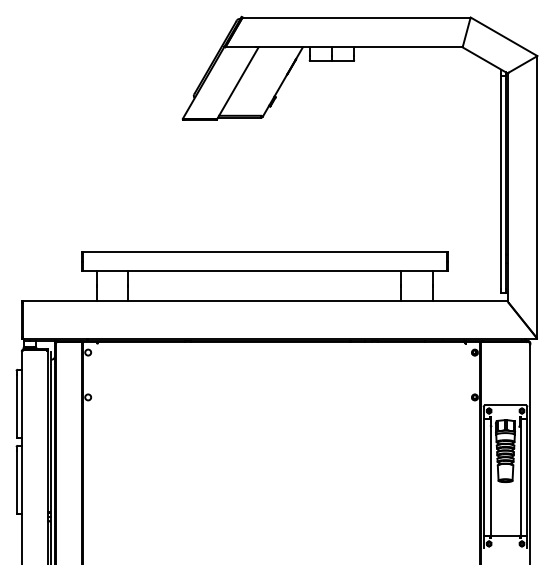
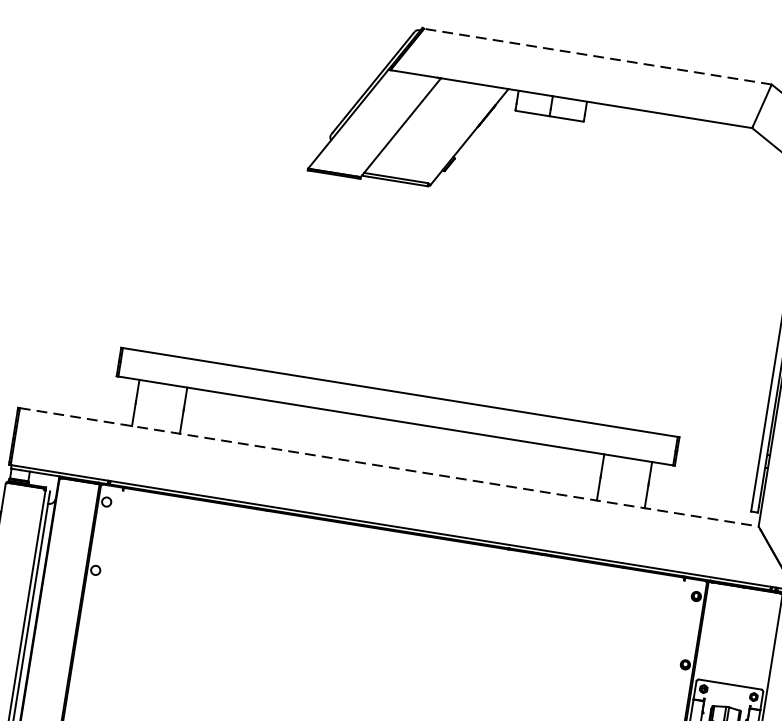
line: (356, 17) -> (597, 56), solid -> dashed
line: (265, 301) -> (389, 467), solid -> dashed

